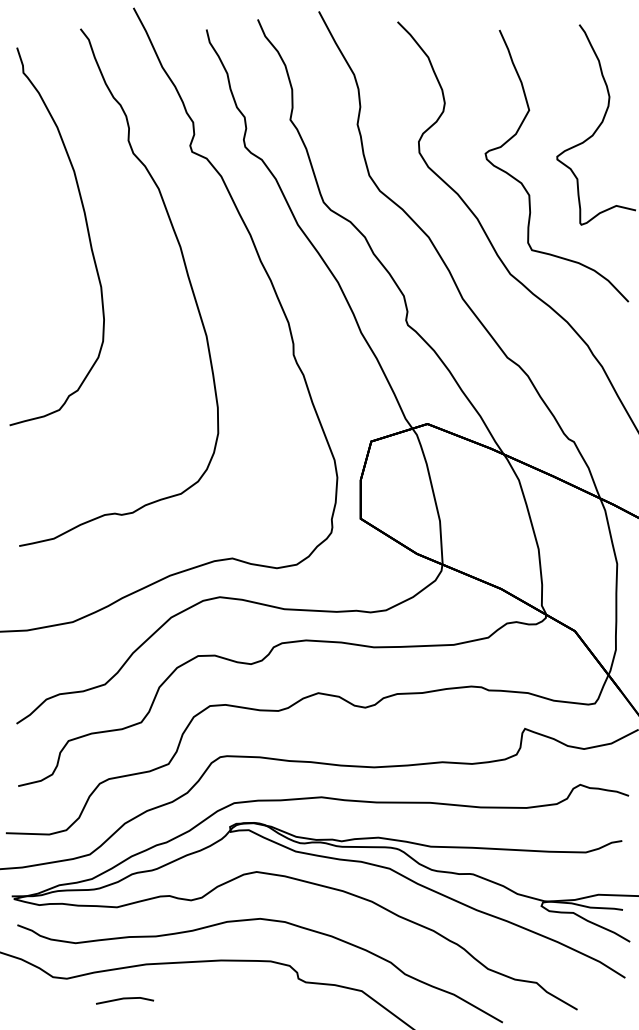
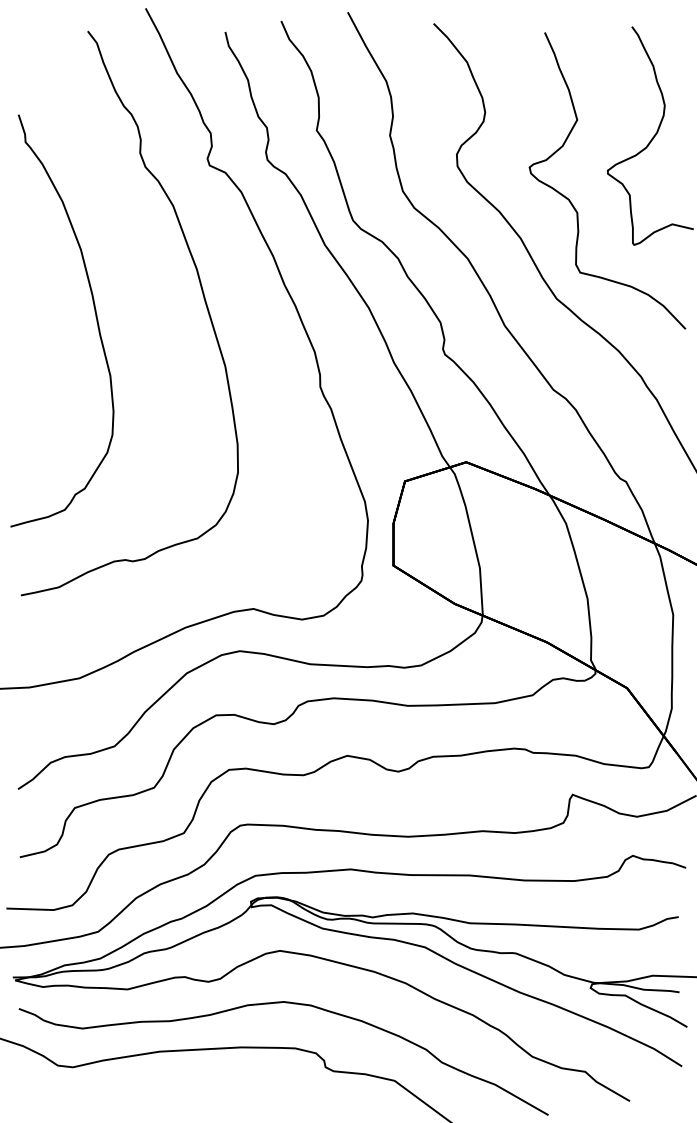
curve: (86, 228) -> (94, 312), moved
line: (125, 999) -> (136, 1089), removed

